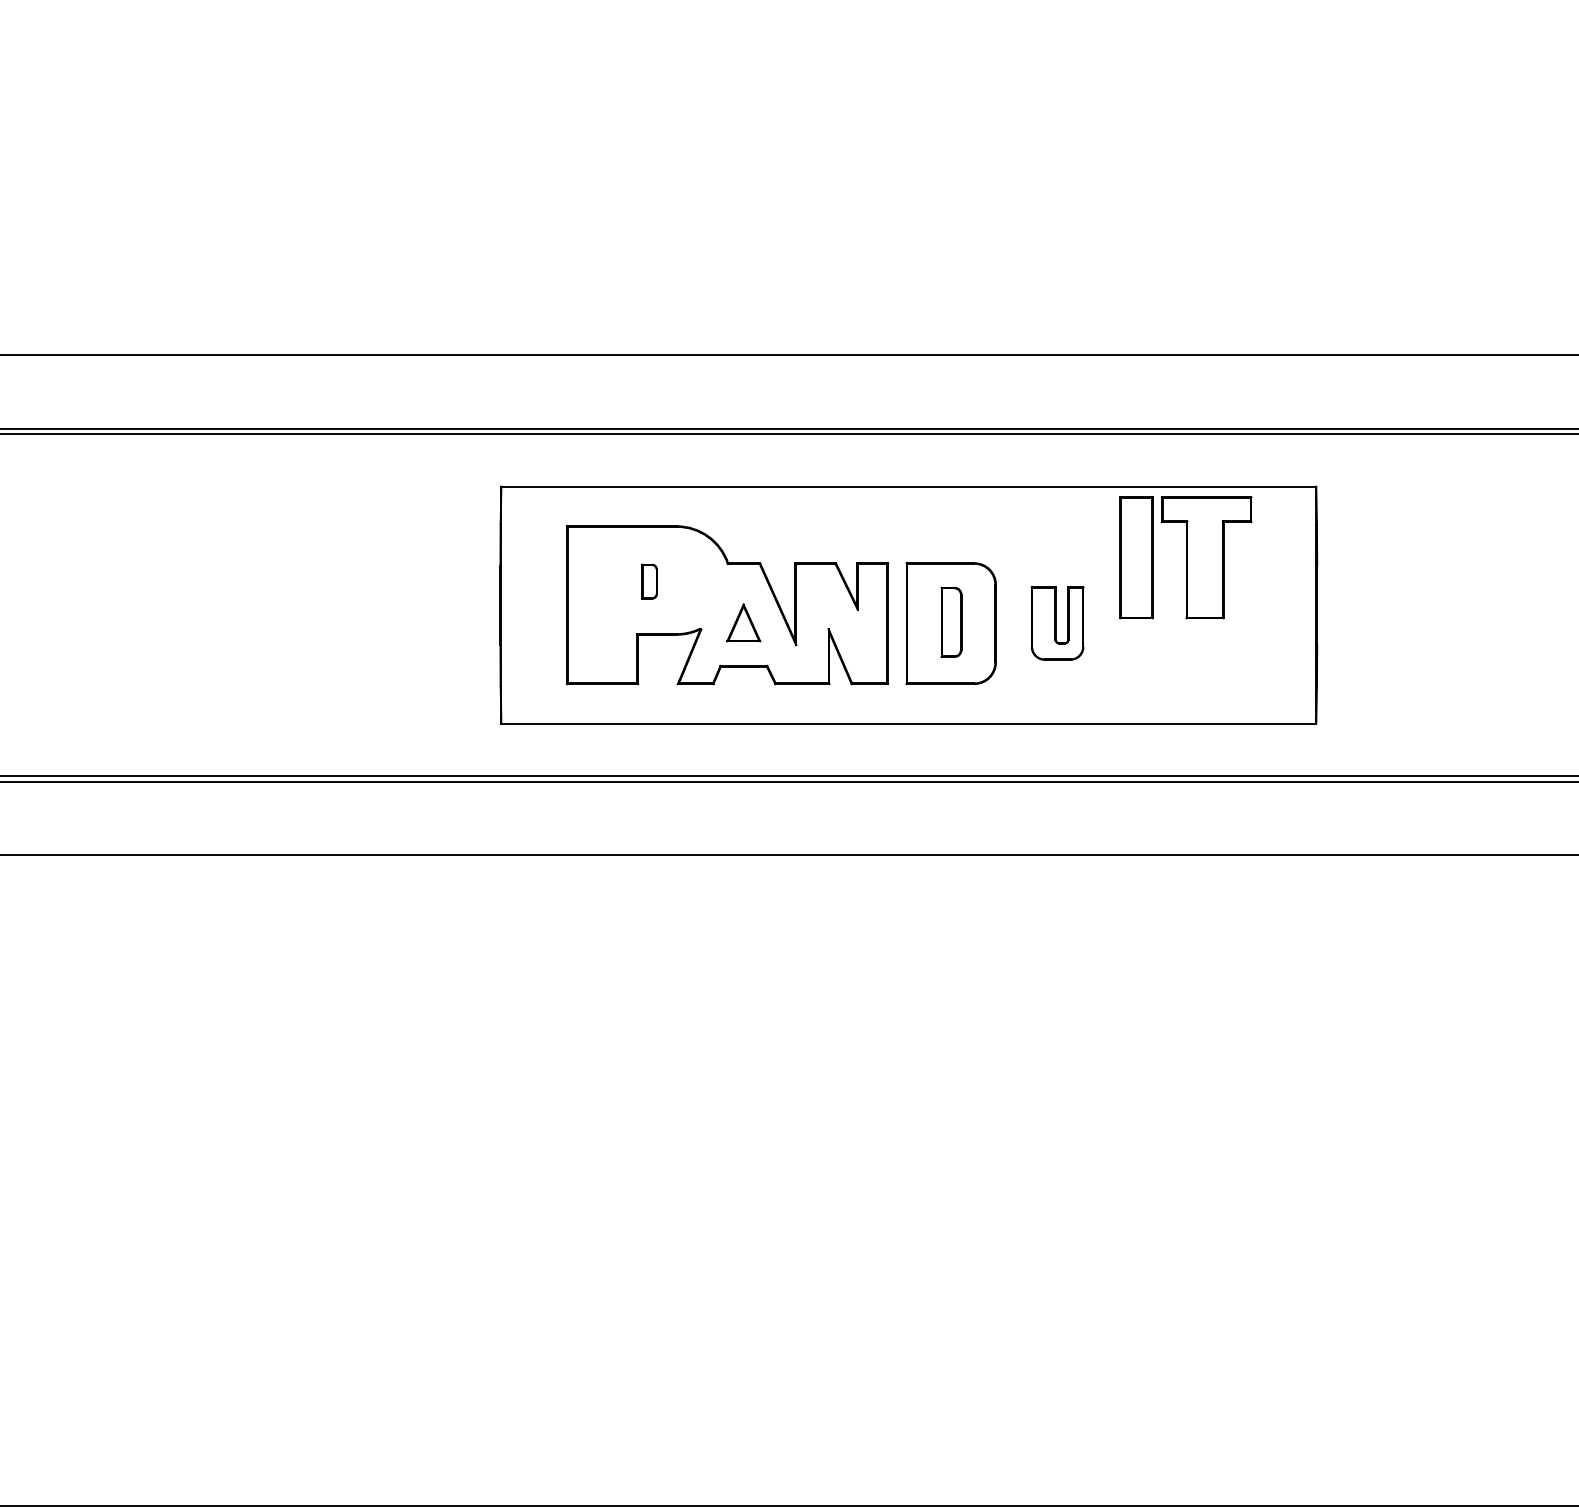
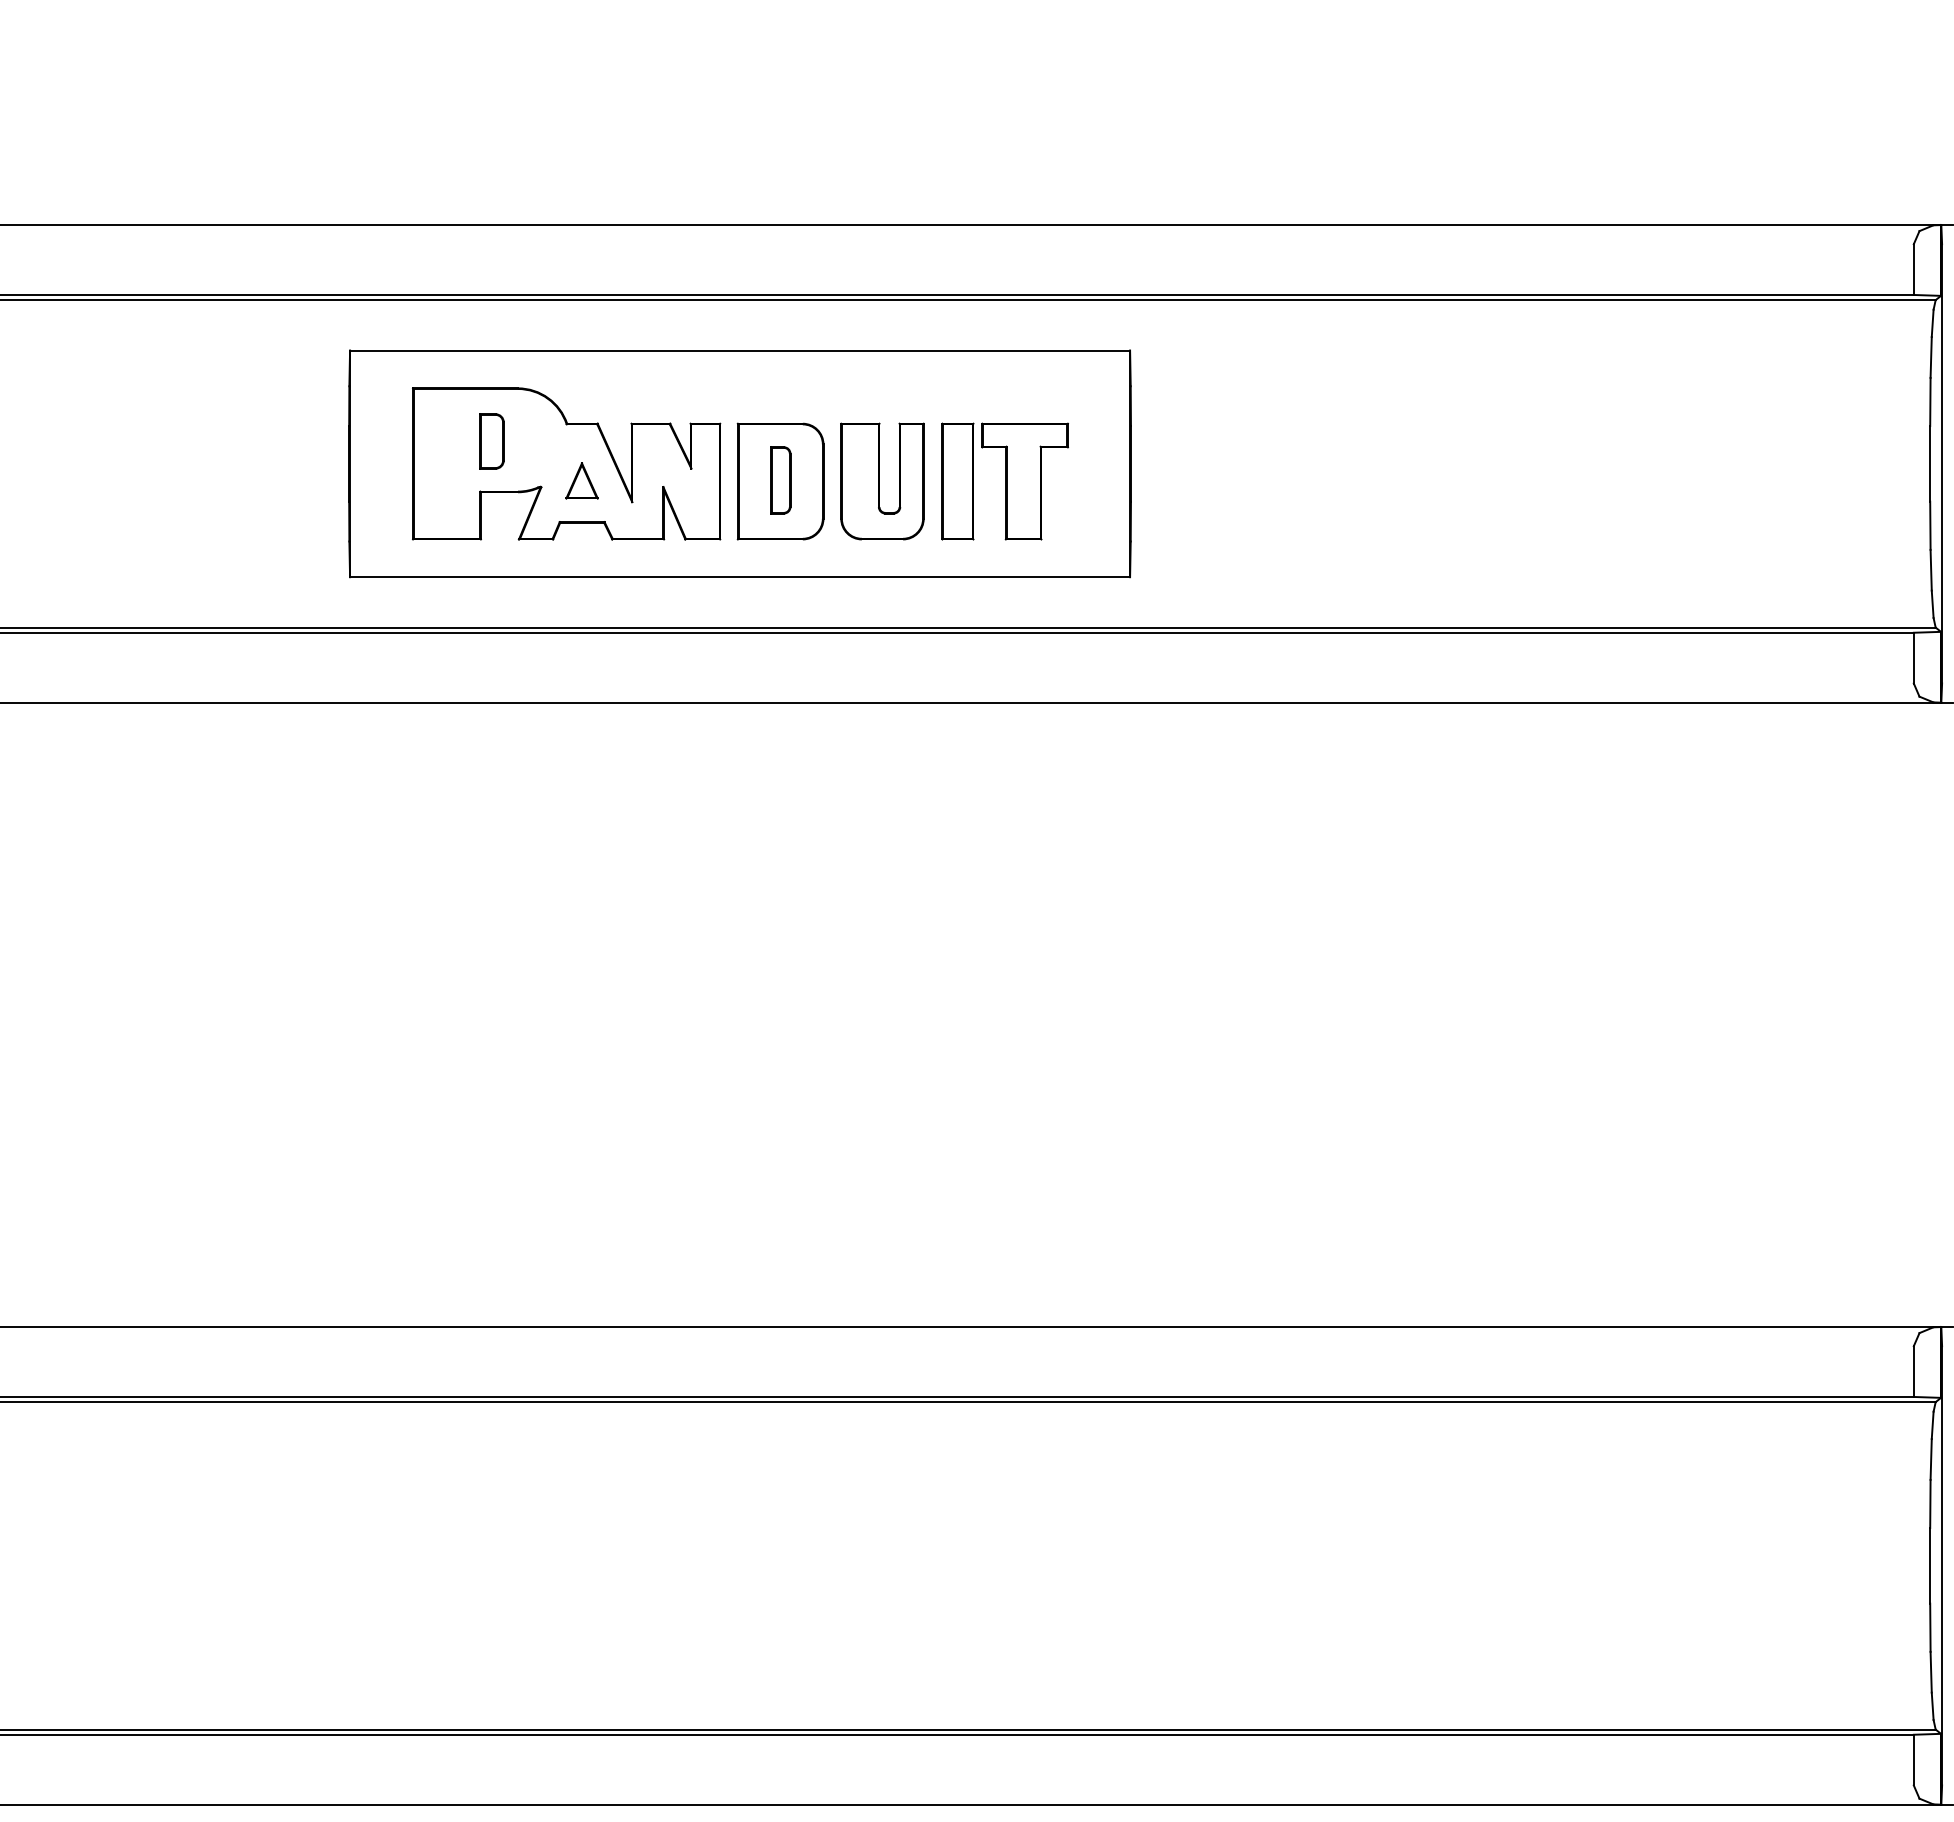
part: (1185, 557) -> (1004, 481), moved
part: (649, 581) -> (491, 441), size x1.67
part: (1057, 623) -> (882, 481), size x1.67

